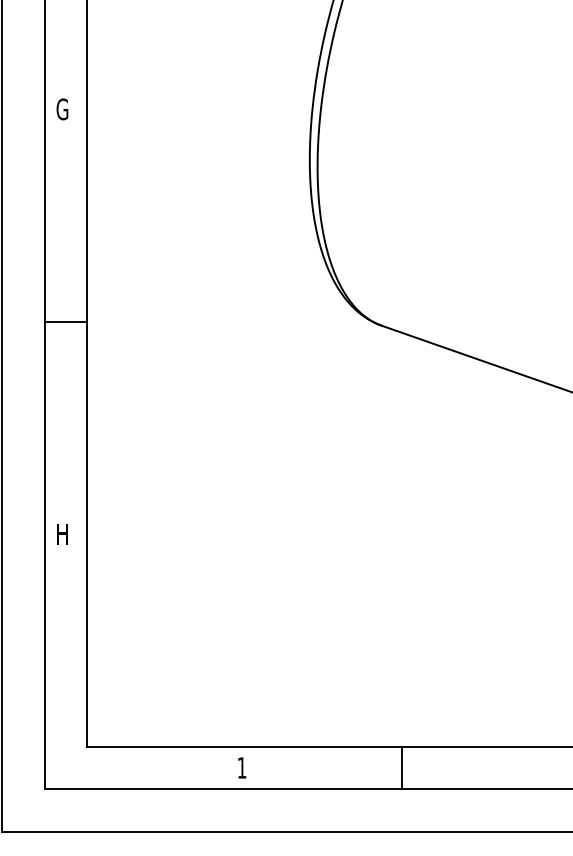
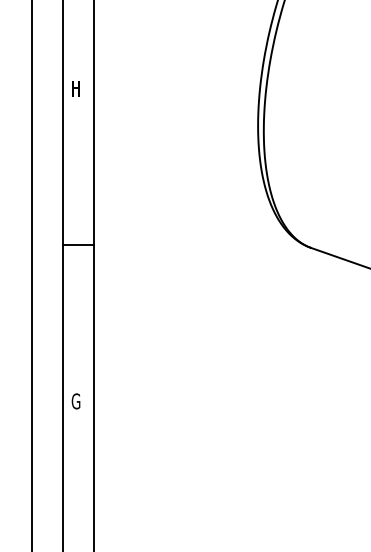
text: (62, 109) -> (76, 88), G -> H
text: (62, 534) -> (76, 401), H -> G

